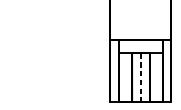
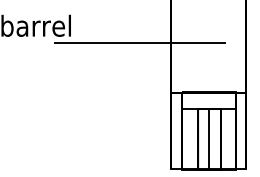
line: (141, 77) -> (209, 139), dashed -> solid

